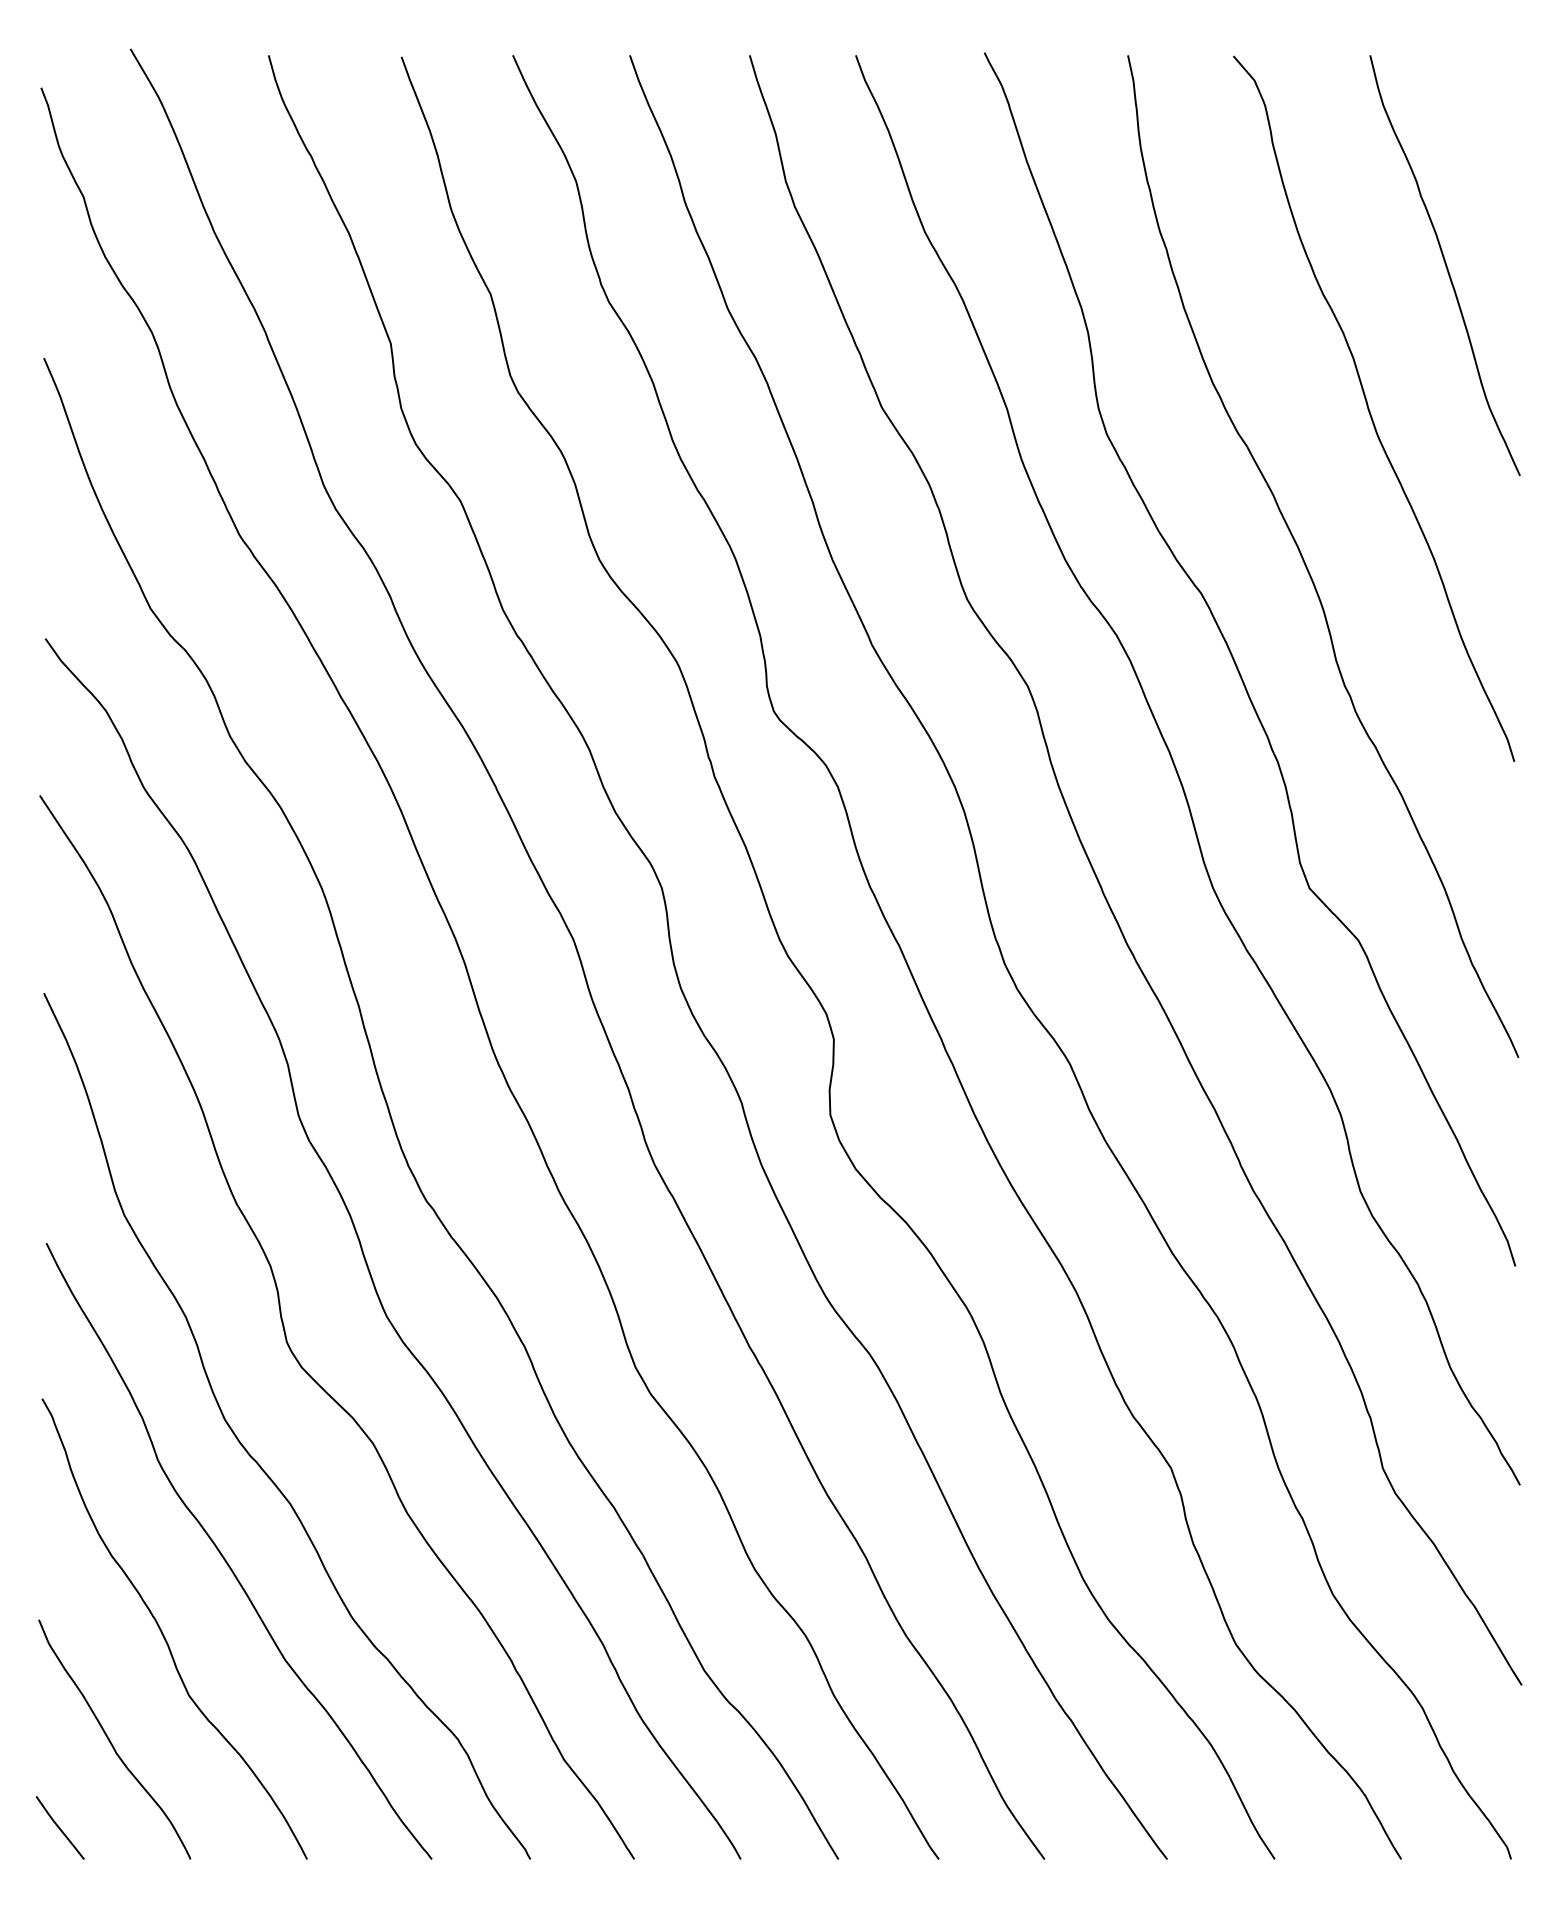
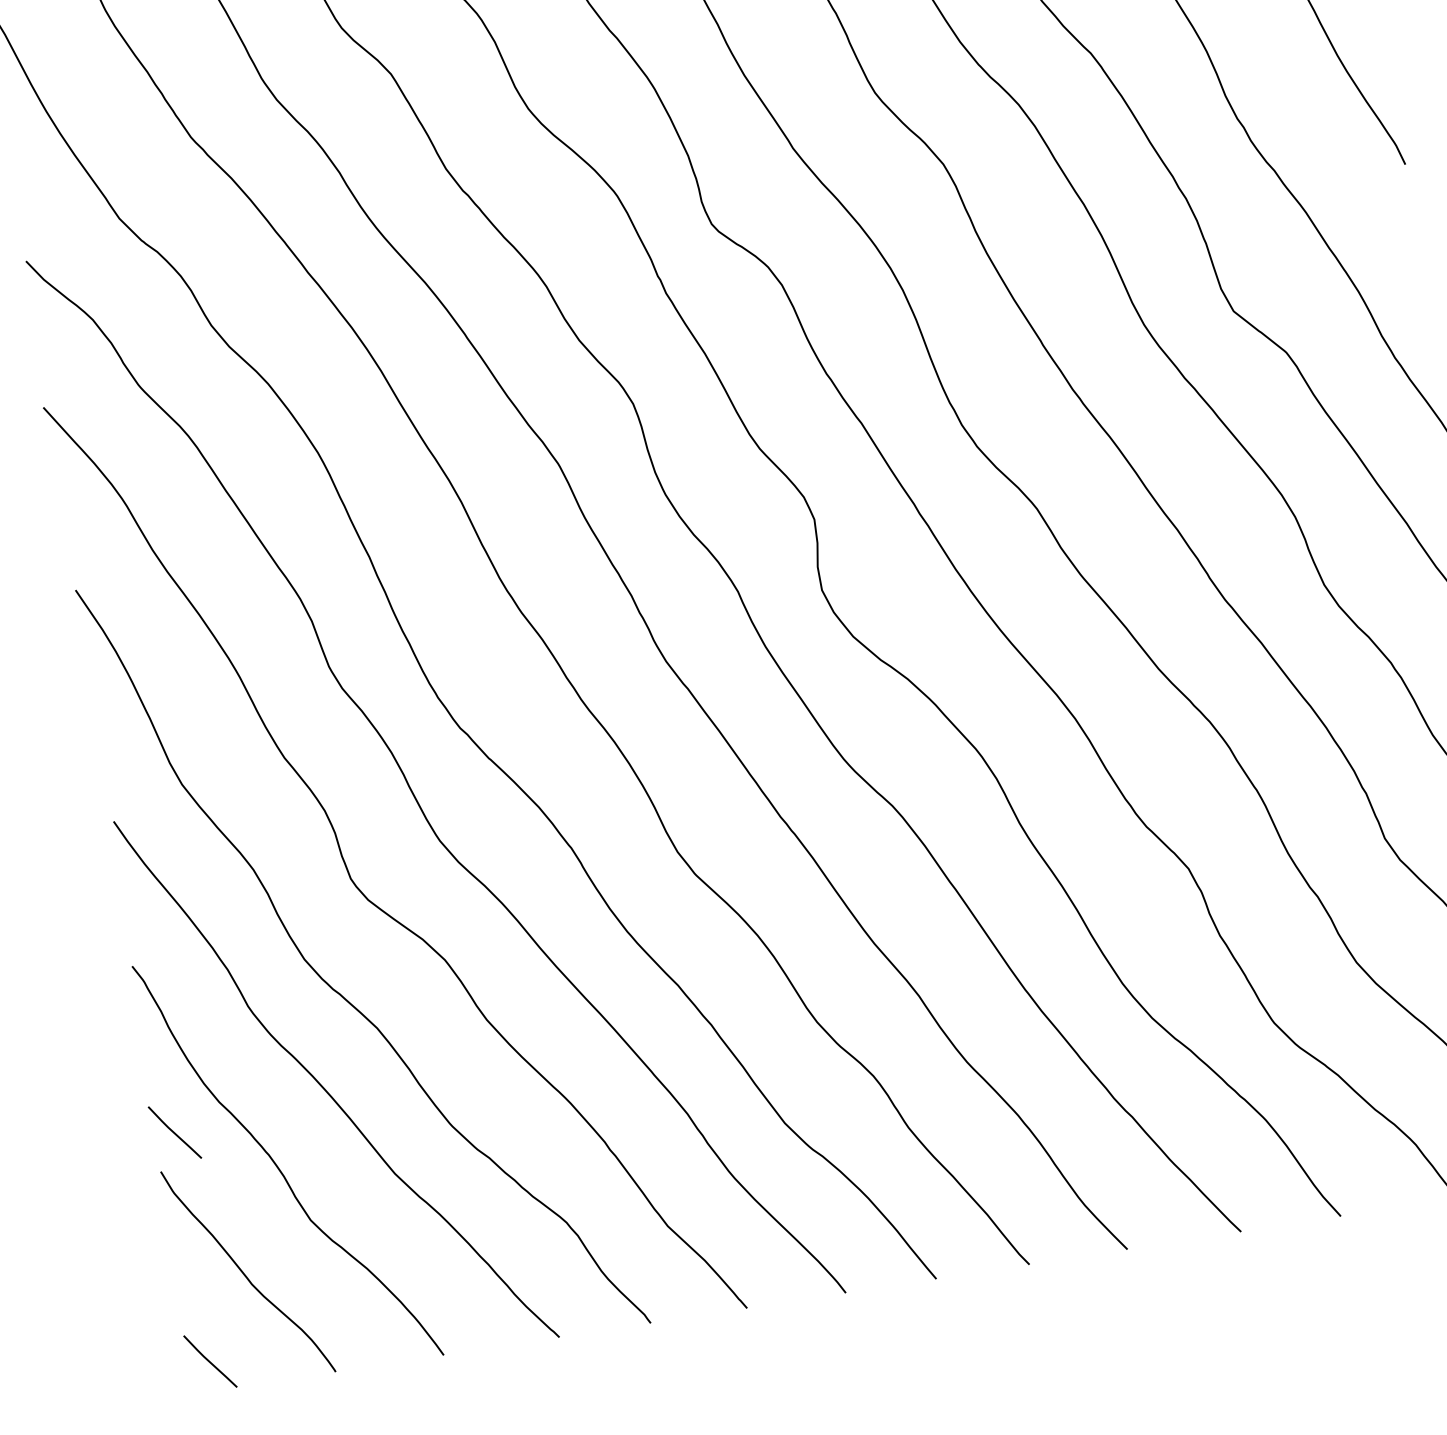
line: (59, 1580) -> (174, 1132), added

